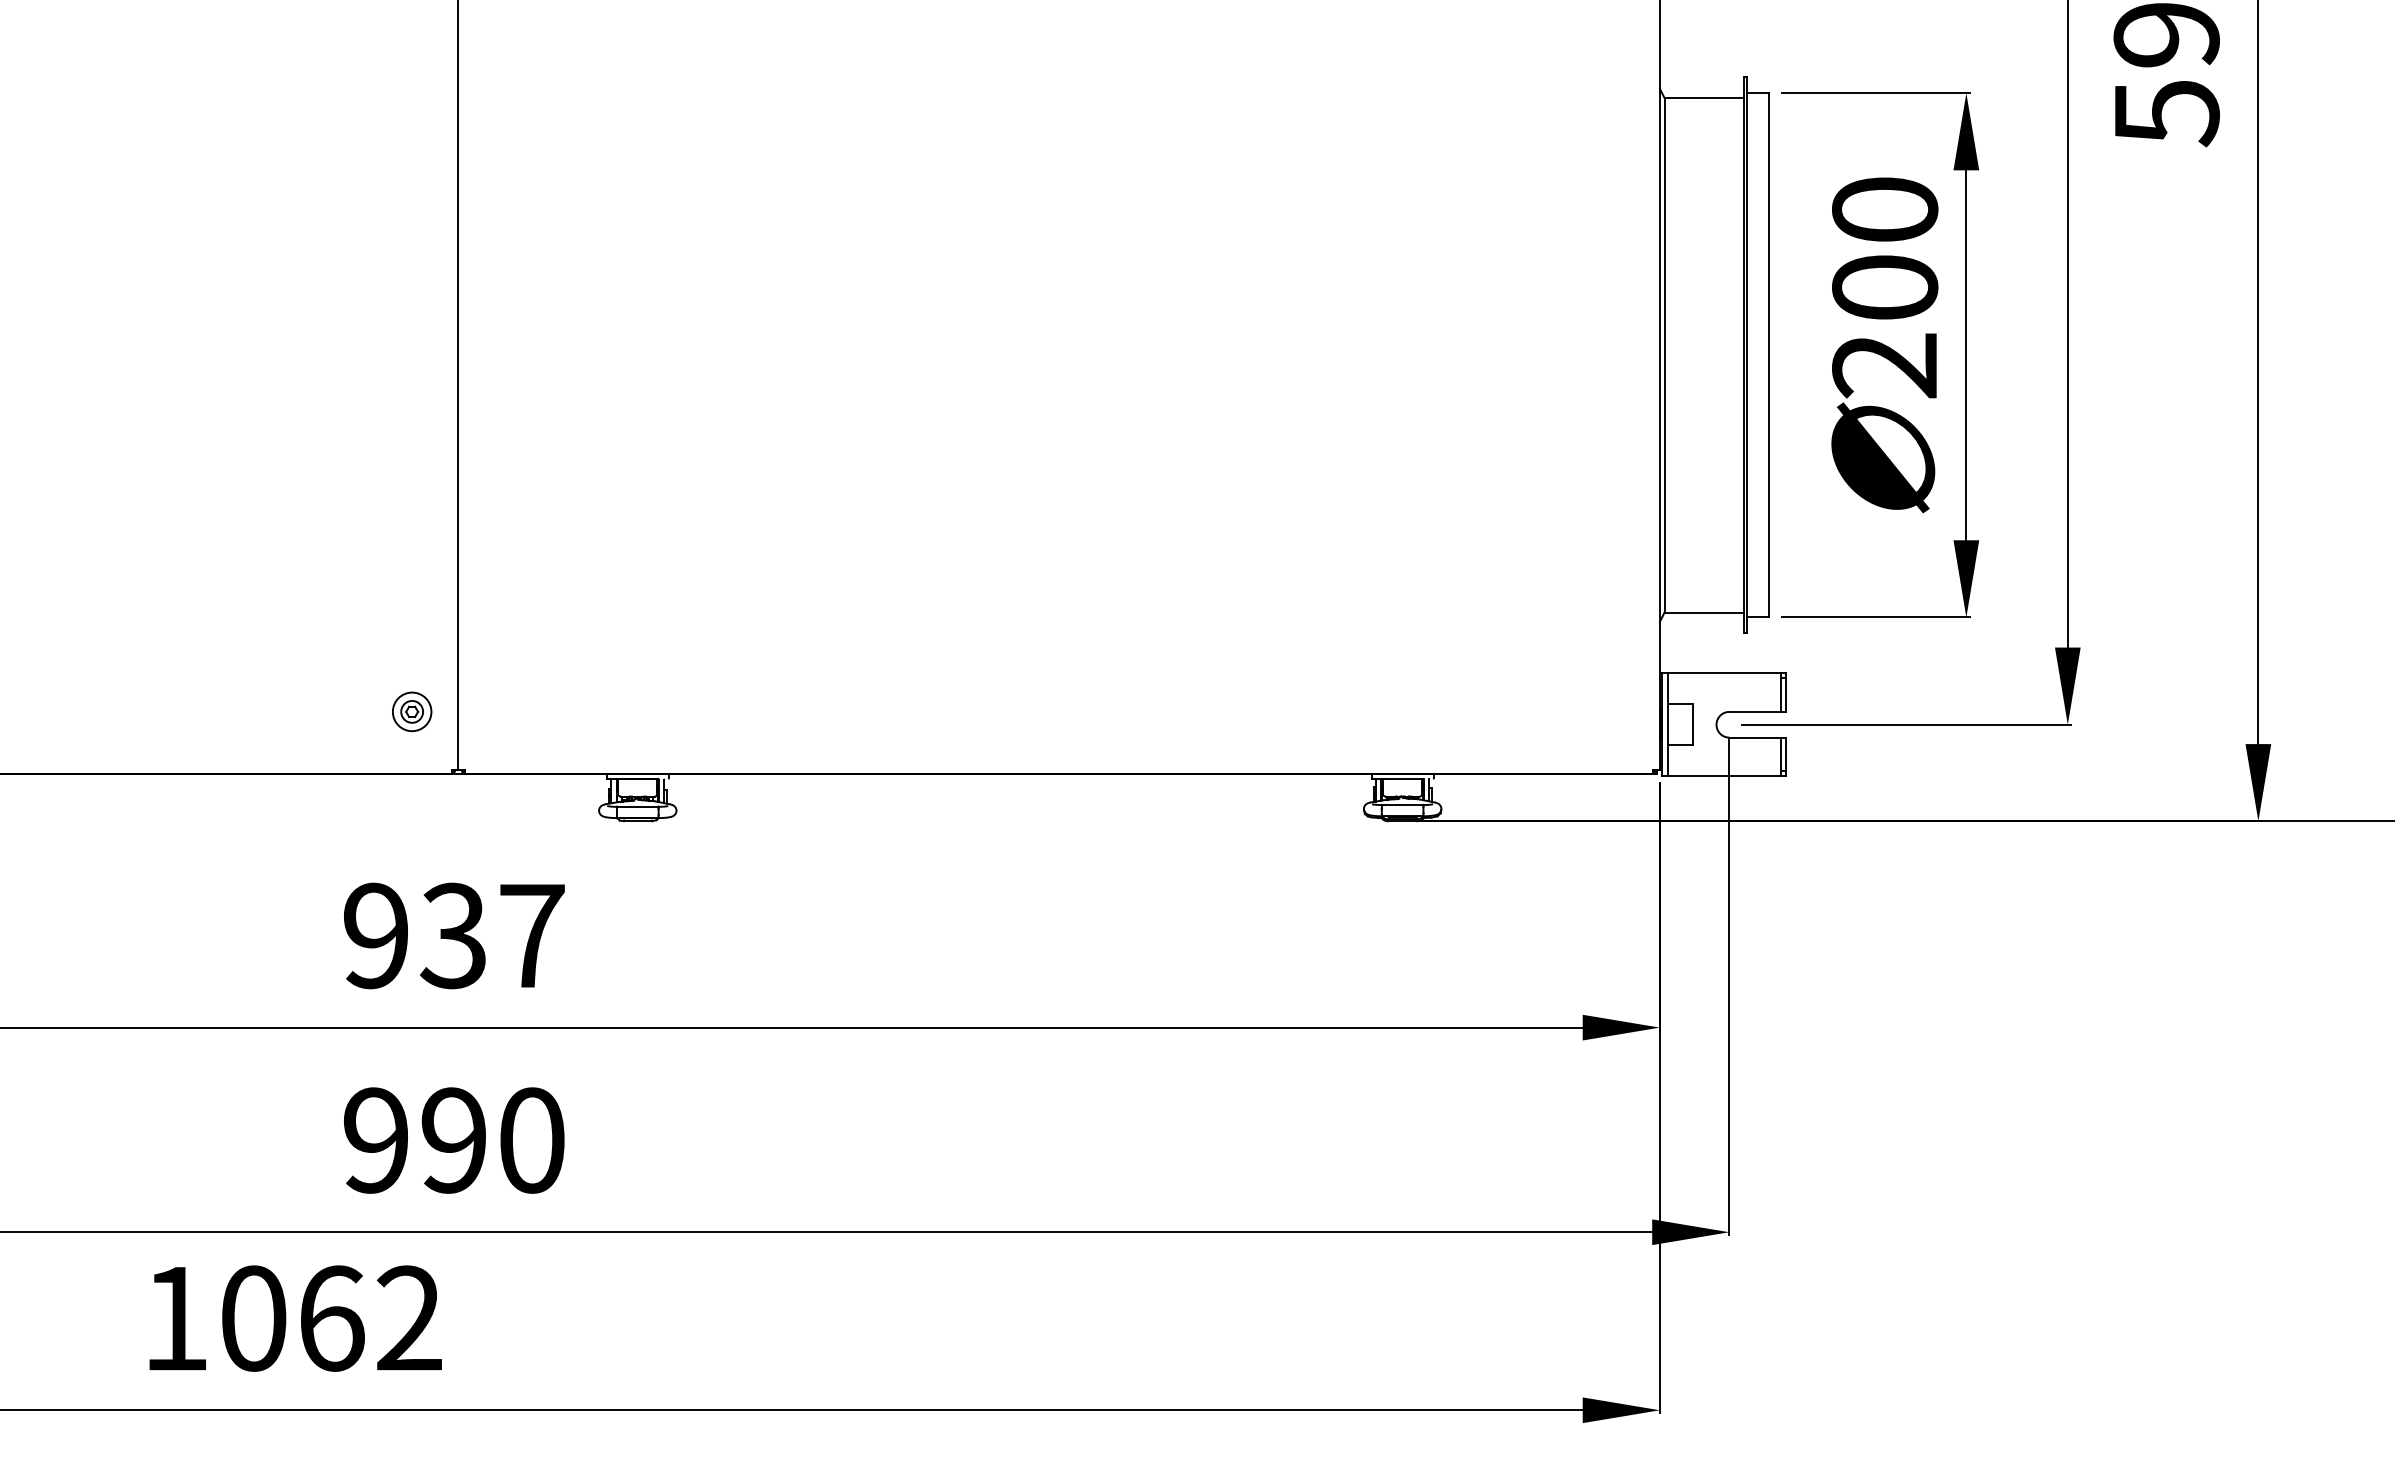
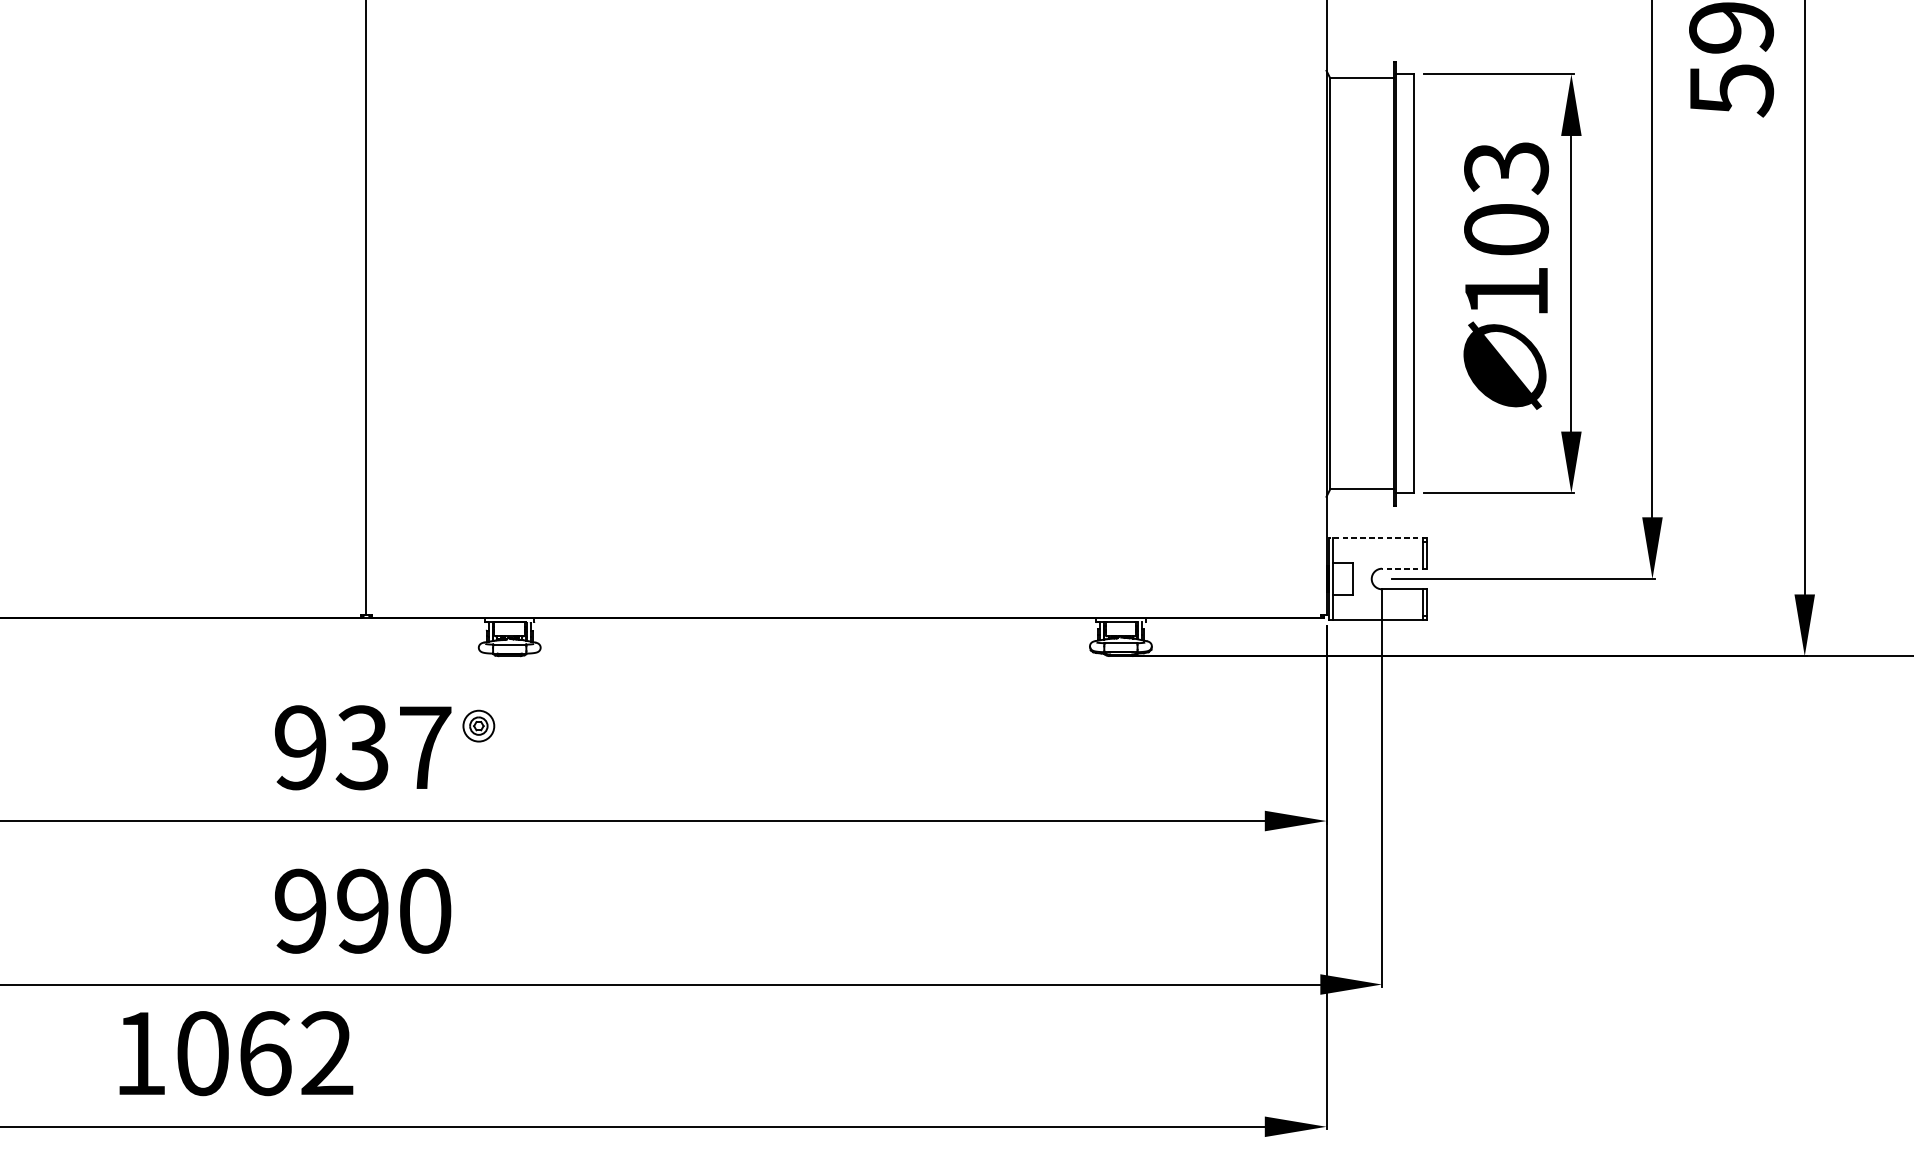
text: (1885, 287) -> (1506, 229), 200 -> 103
line: (1724, 673) -> (1378, 538), solid -> dashed
part: (412, 711) -> (479, 725), moved
line: (1757, 711) -> (1404, 568), solid -> dashed

